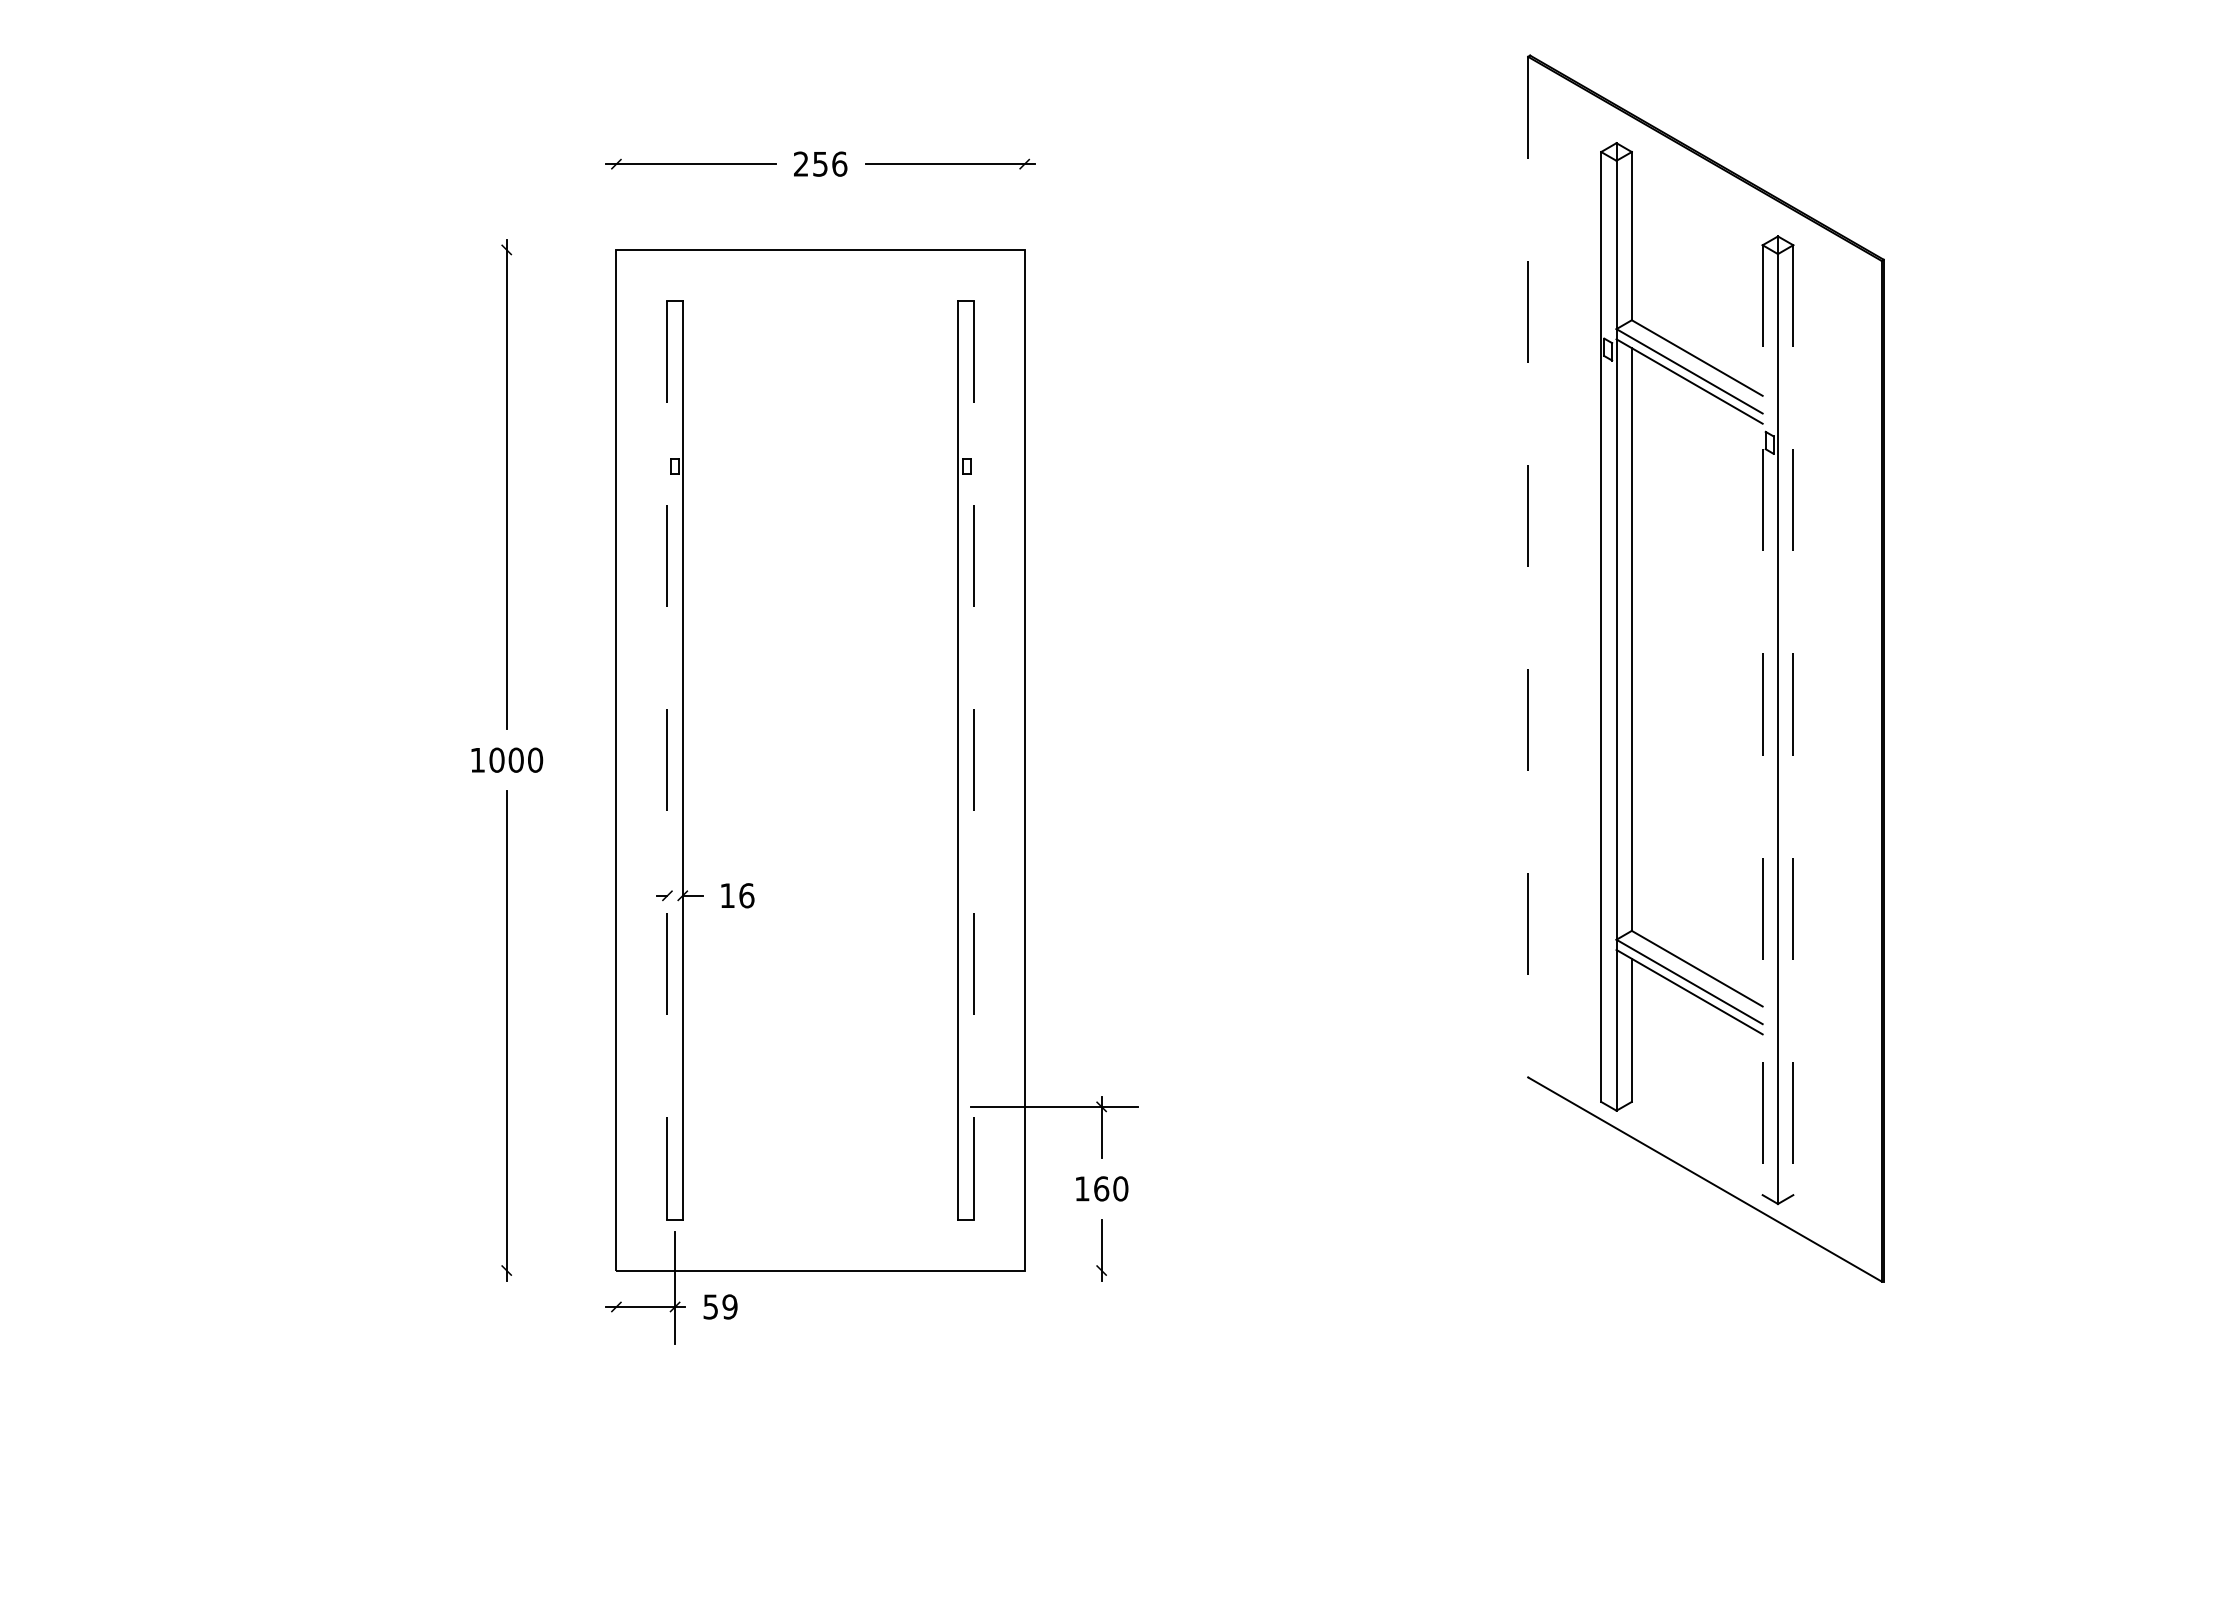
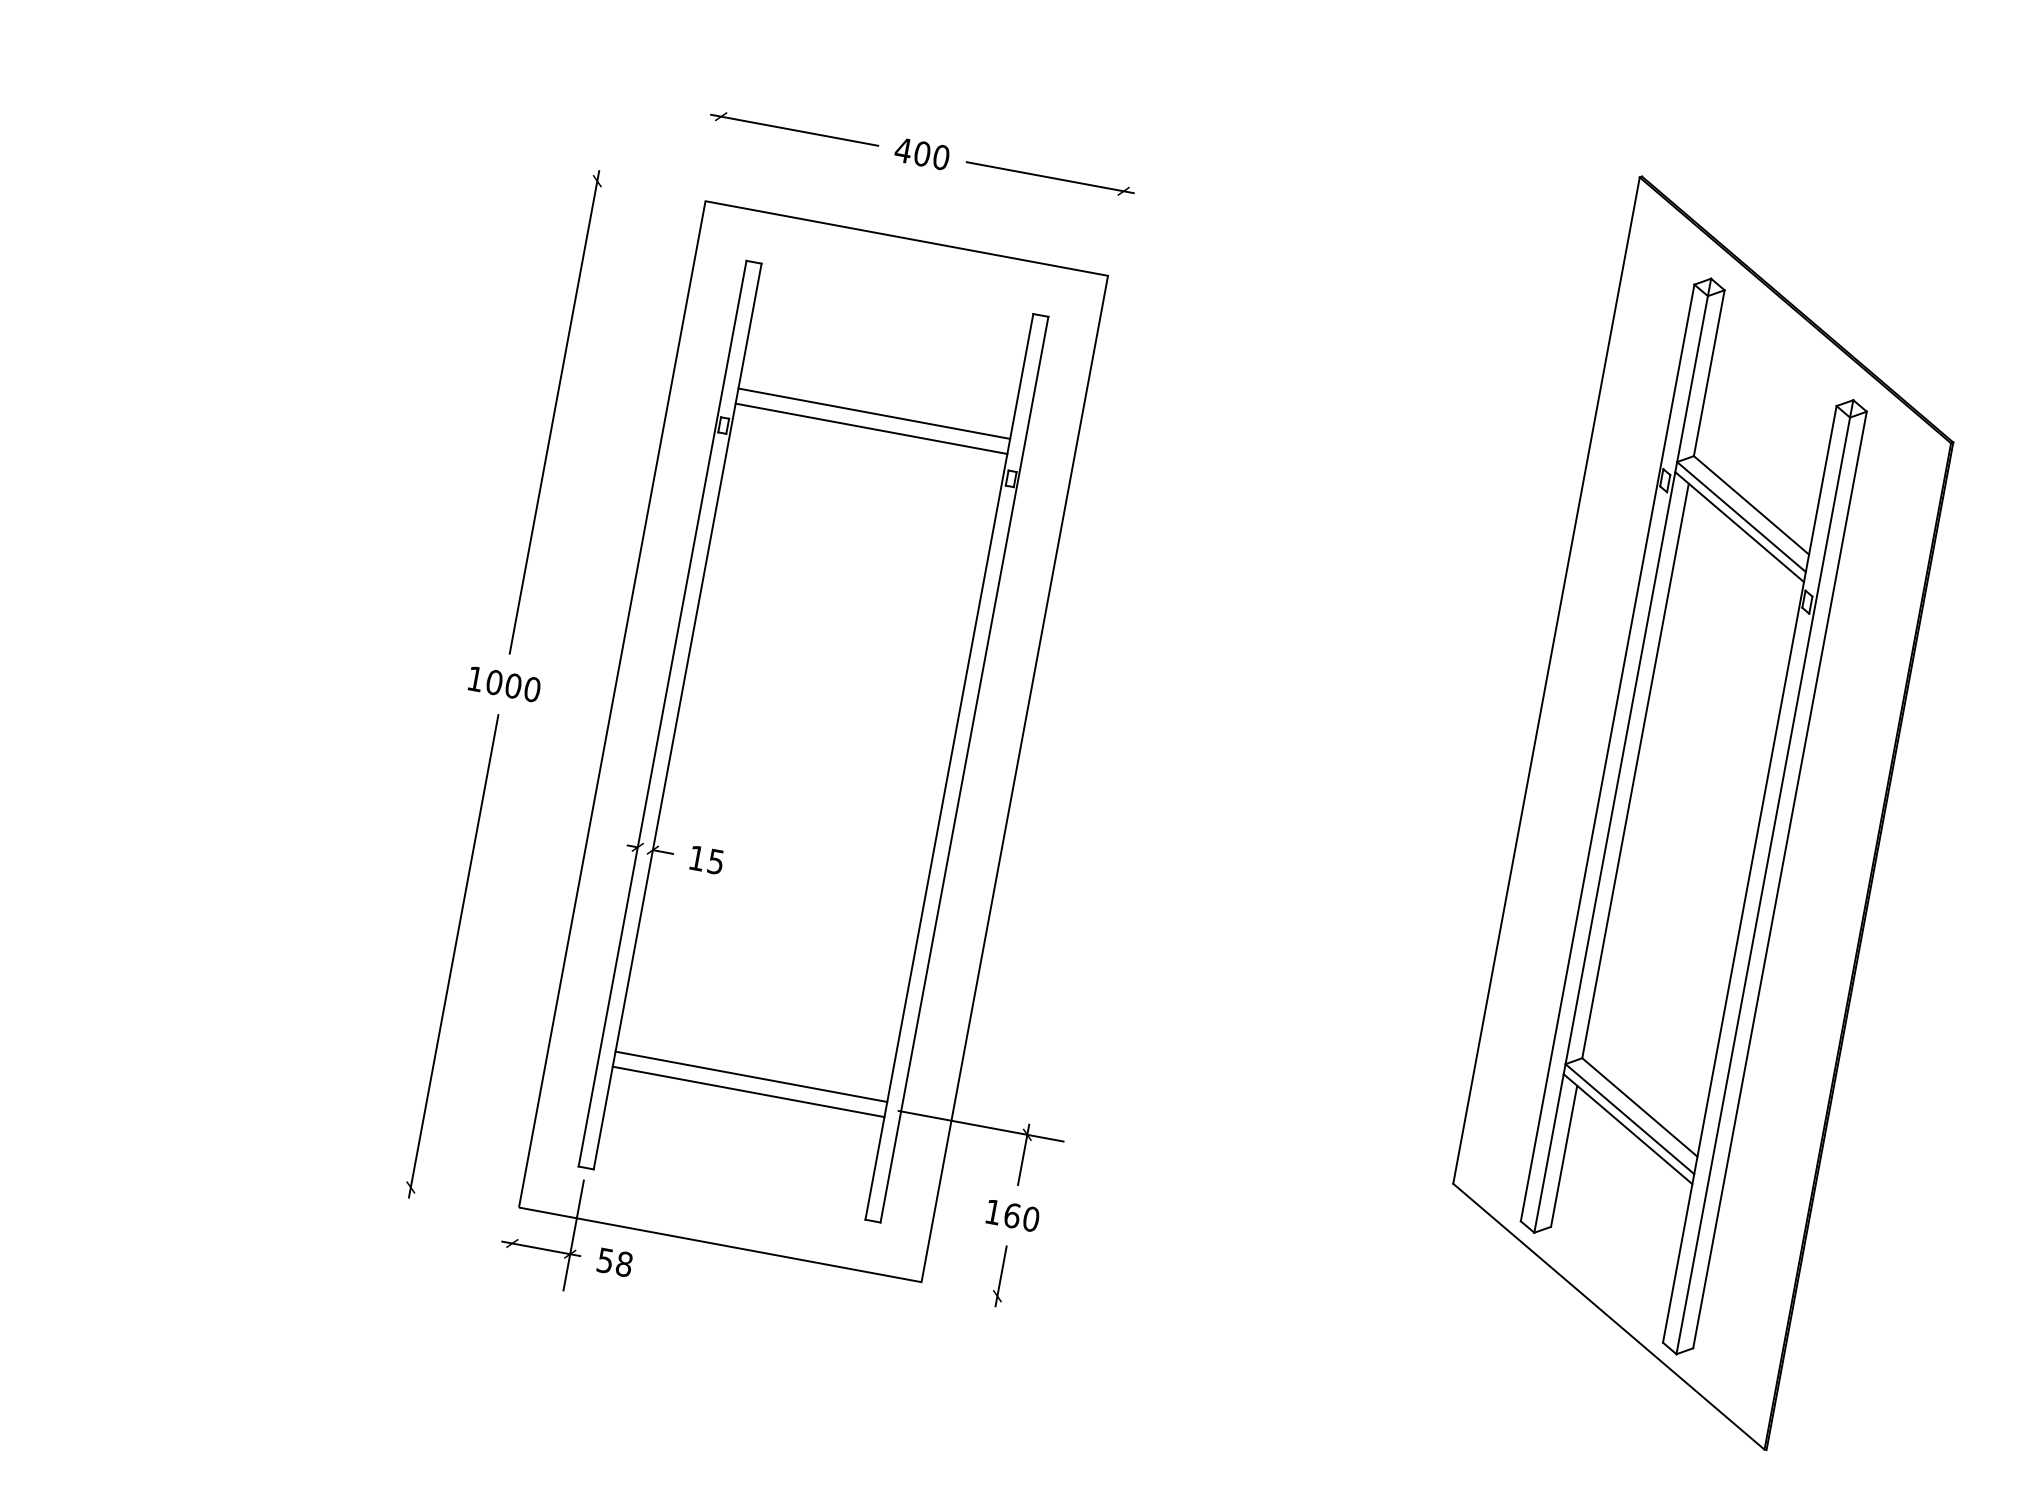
text: (820, 163) -> (922, 153), 256 -> 400
line: (820, 427) -> (874, 413), added
line: (820, 442) -> (871, 428), added
line: (1528, 567) -> (1546, 681), dashed -> solid
line: (1762, 720) -> (1749, 874), dashed -> solid
line: (1793, 720) -> (1780, 880), dashed -> solid
line: (973, 759) -> (964, 768), dashed -> solid
line: (667, 760) -> (662, 713), dashed -> solid
text: (746, 895) -> (715, 861), 16 -> 15
line: (820, 1100) -> (751, 1077), added
line: (820, 1115) -> (748, 1091), added
text: (729, 1306) -> (623, 1263), 59 -> 58

